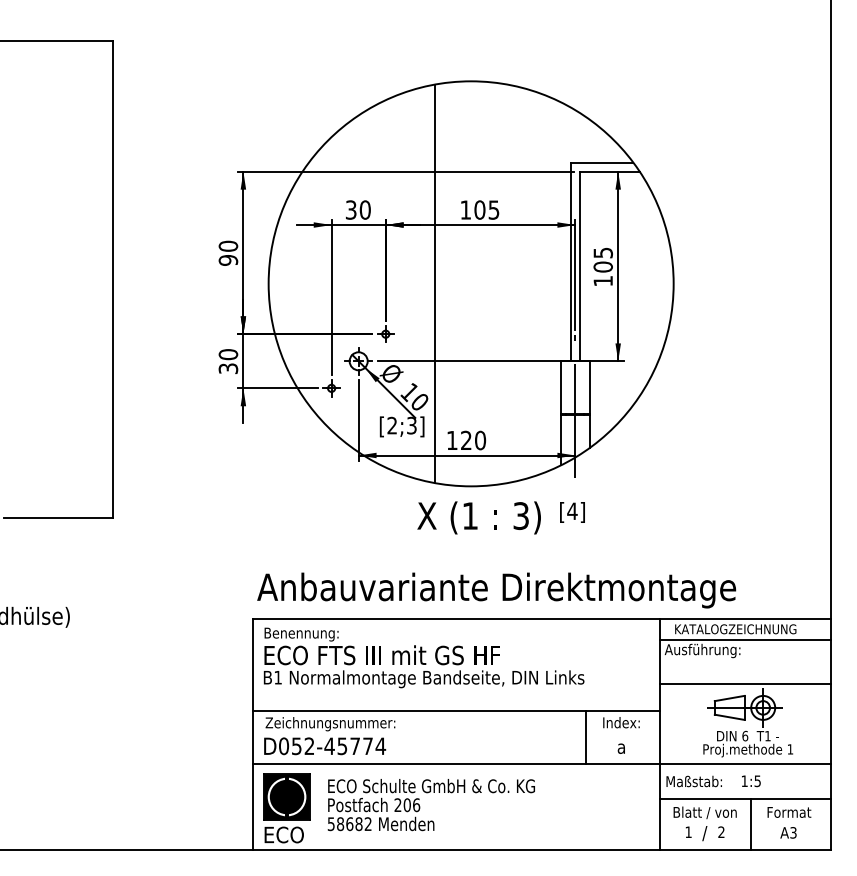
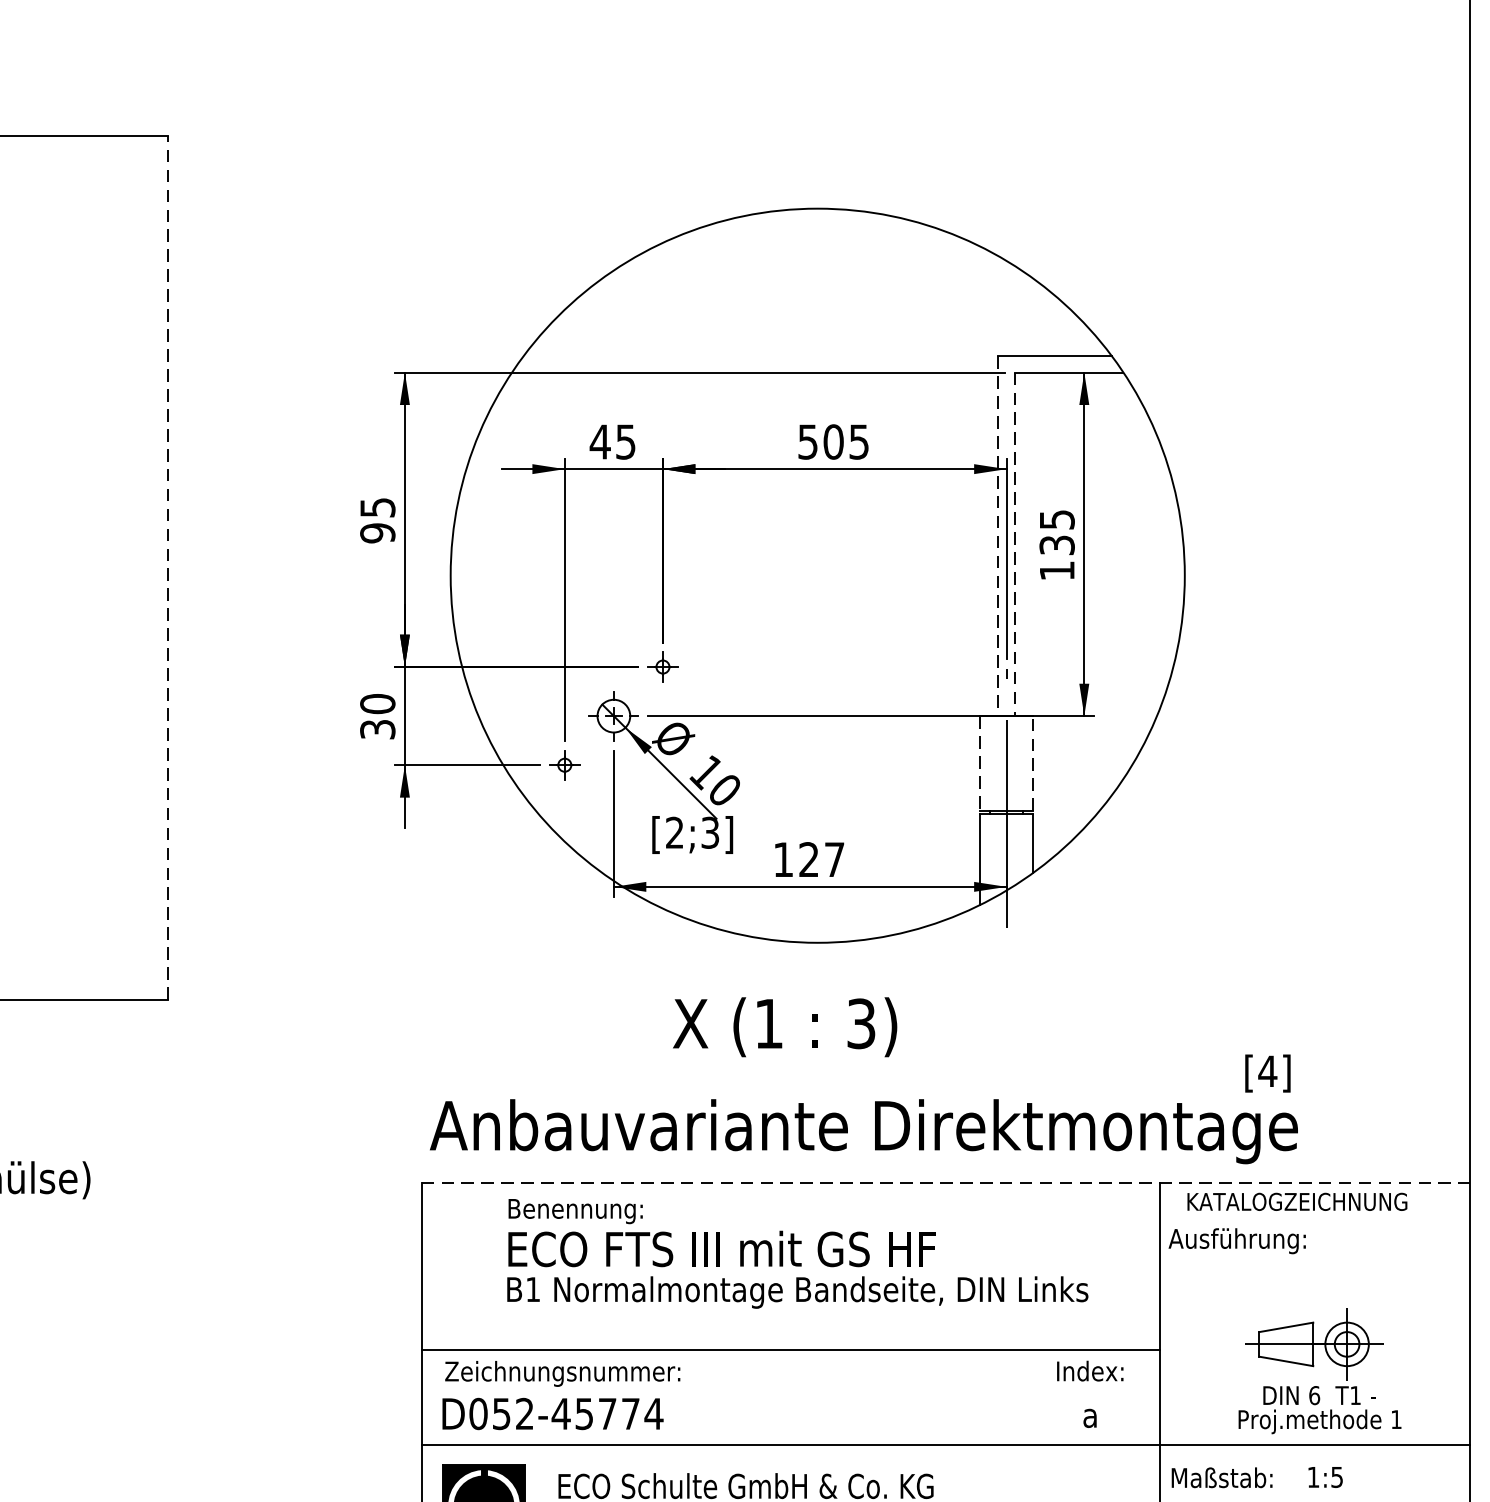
text: (357, 209) -> (611, 440), 30 -> 45
text: (465, 209) -> (807, 440), 105 -> 505
text: (228, 245) -> (377, 506), 90 -> 95
line: (570, 262) -> (997, 537), solid -> dashed
line: (579, 266) -> (1014, 544), solid -> dashed
text: (602, 266) -> (1055, 544), 105 -> 135
line: (112, 279) -> (167, 567), solid -> dashed
line: (435, 283) -> (753, 575), removed
line: (589, 386) -> (1032, 761), solid -> dashed
line: (560, 387) -> (979, 763), solid -> dashed
text: (480, 440) -> (834, 859), 120 -> 127
text: (572, 512) -> (1267, 1073), moved
text: (478, 517) -> (783, 1026), moved
line: (542, 618) -> (947, 1182), solid -> dashed
line: (745, 639) -> (1315, 1220), removed
text: (423, 657) -> (796, 1253), moved
line: (745, 684) -> (1315, 1301), removed
line: (586, 737) -> (1026, 1398), removed

